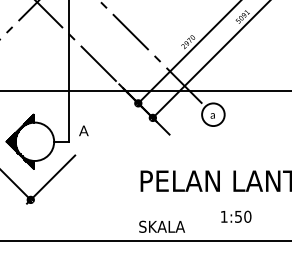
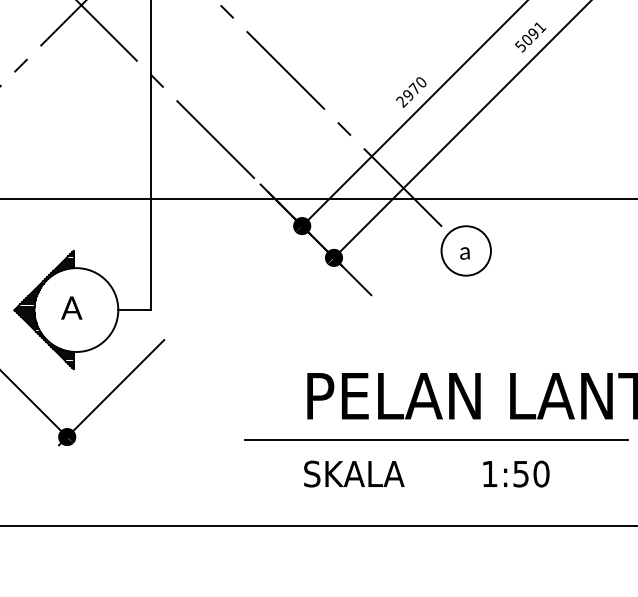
text: (83, 130) -> (70, 307), moved
line: (199, 201) -> (435, 440), added
text: (161, 226) -> (352, 473), moved

